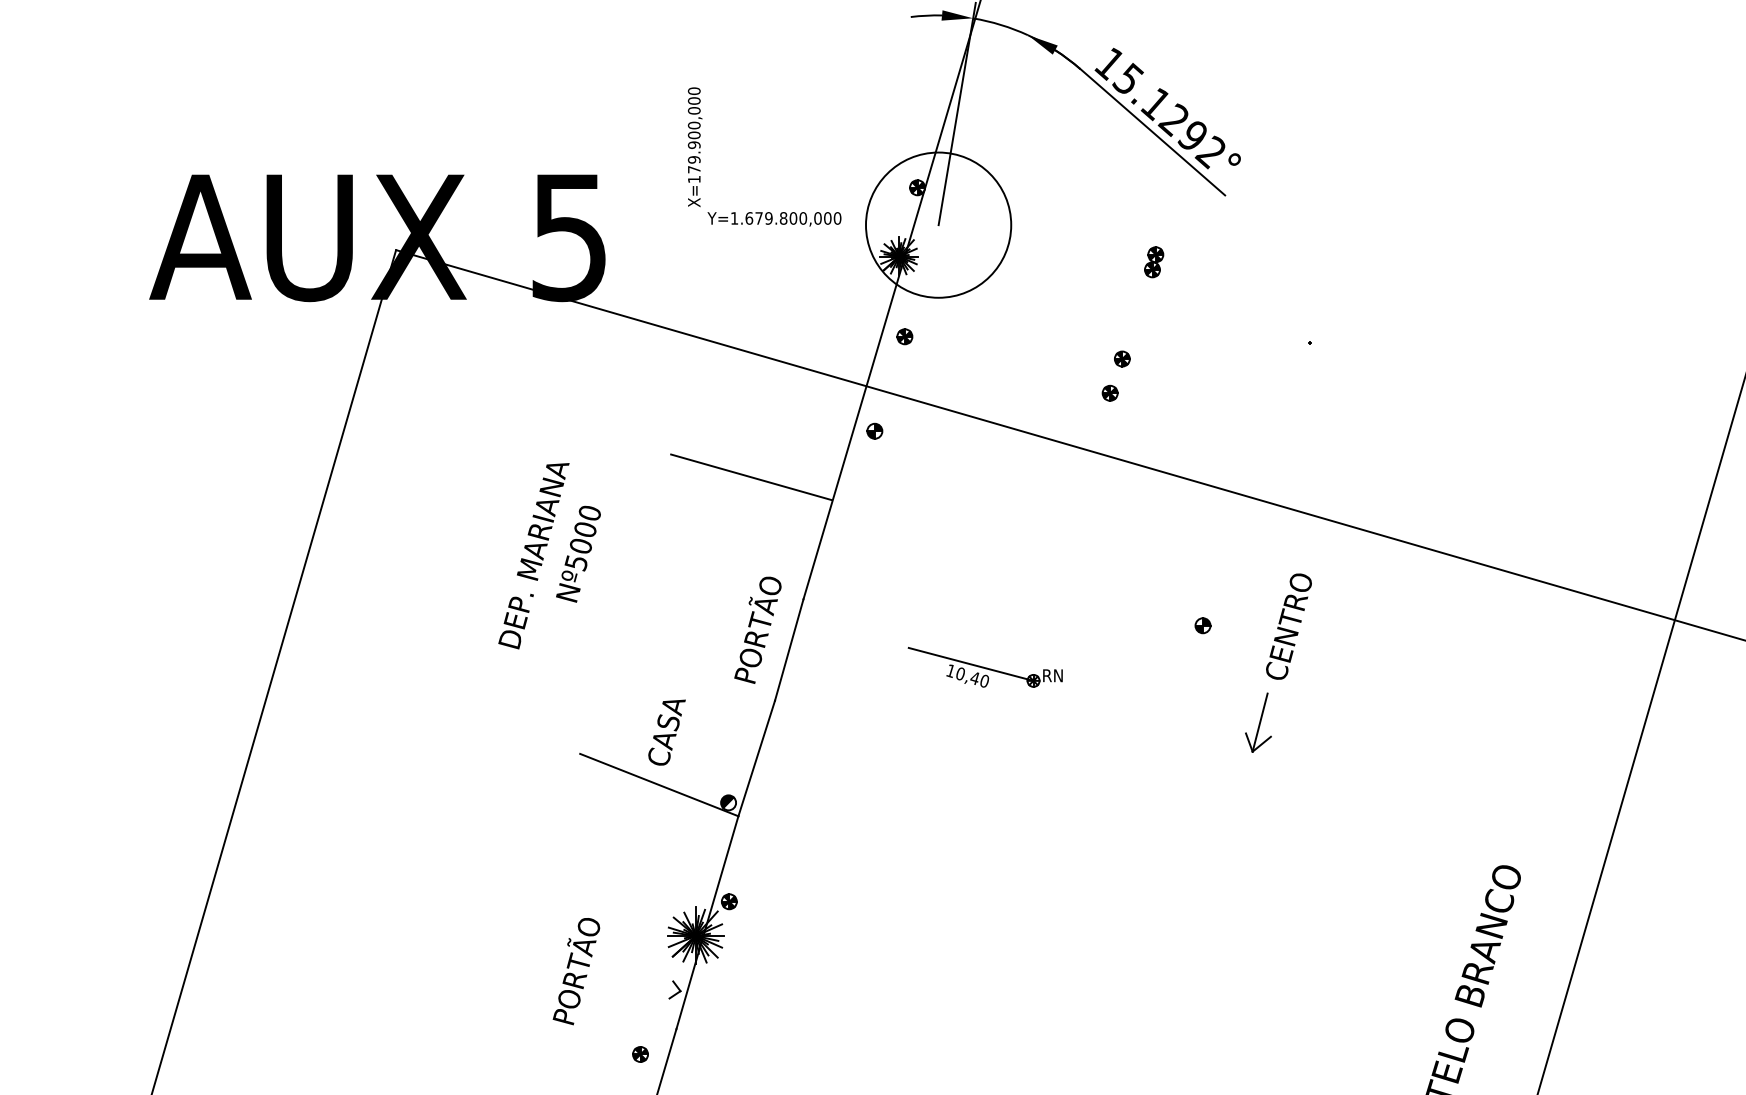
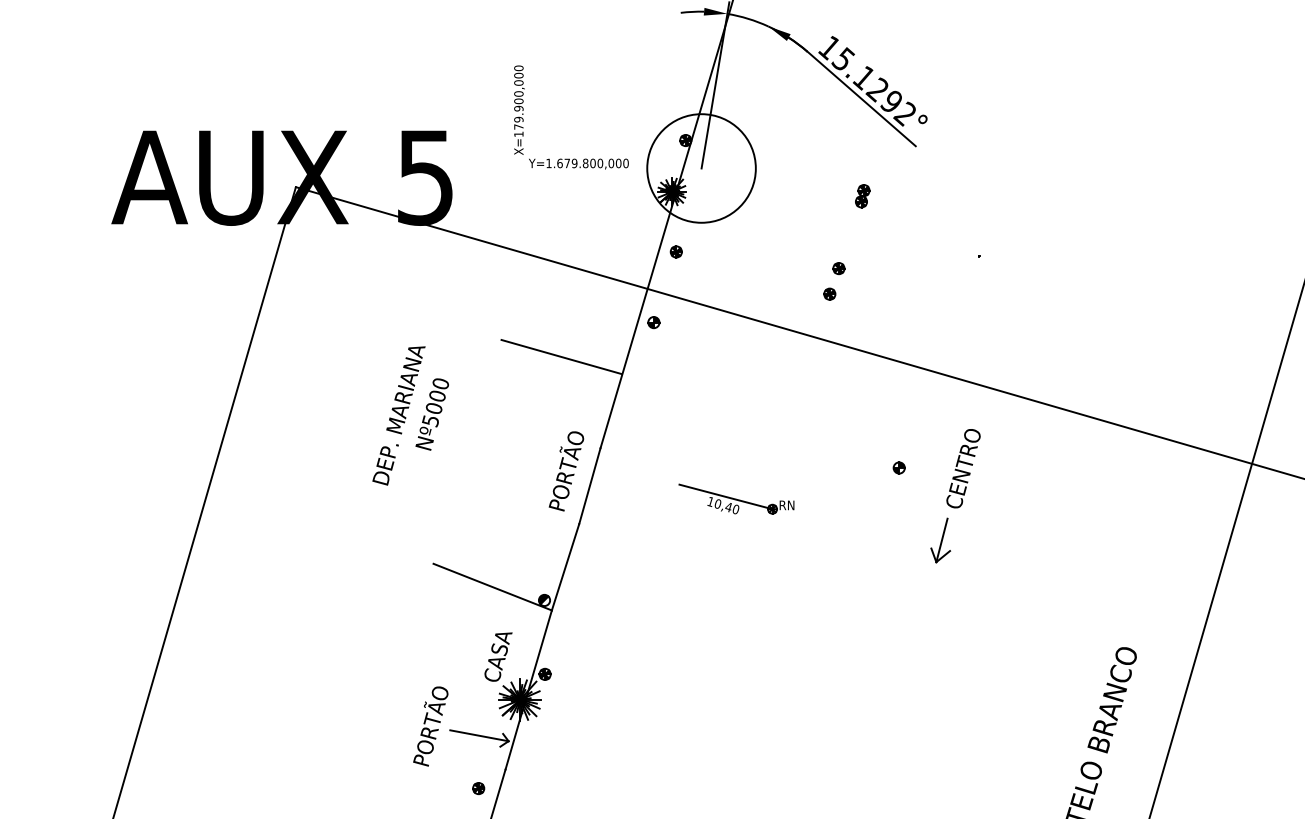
text: (666, 732) -> (498, 656), moved
line: (641, 983) -> (479, 735), added

